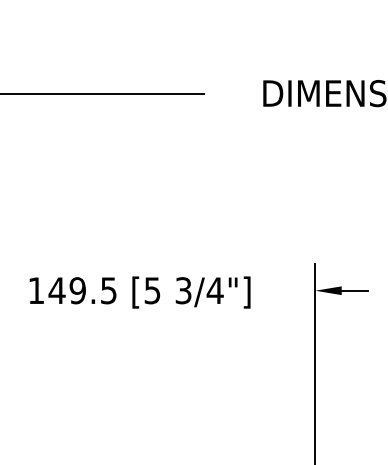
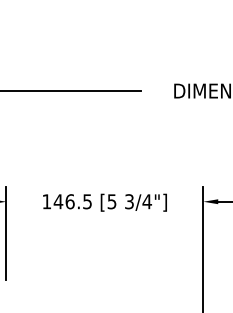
text: (76, 290) -> (69, 201), 149.5 -> 146.5

